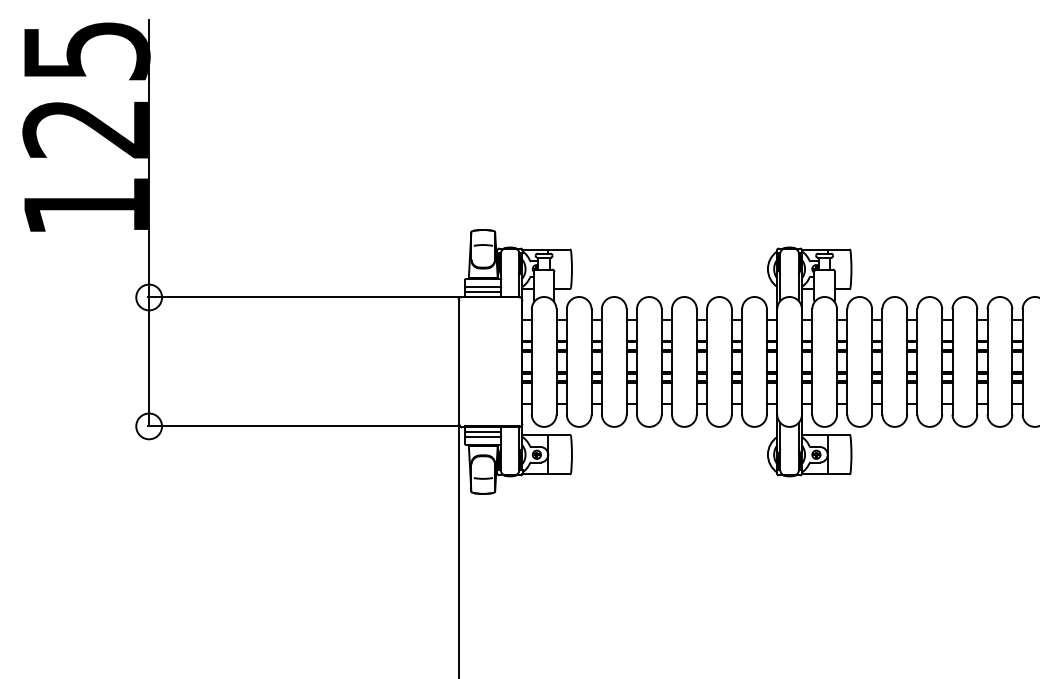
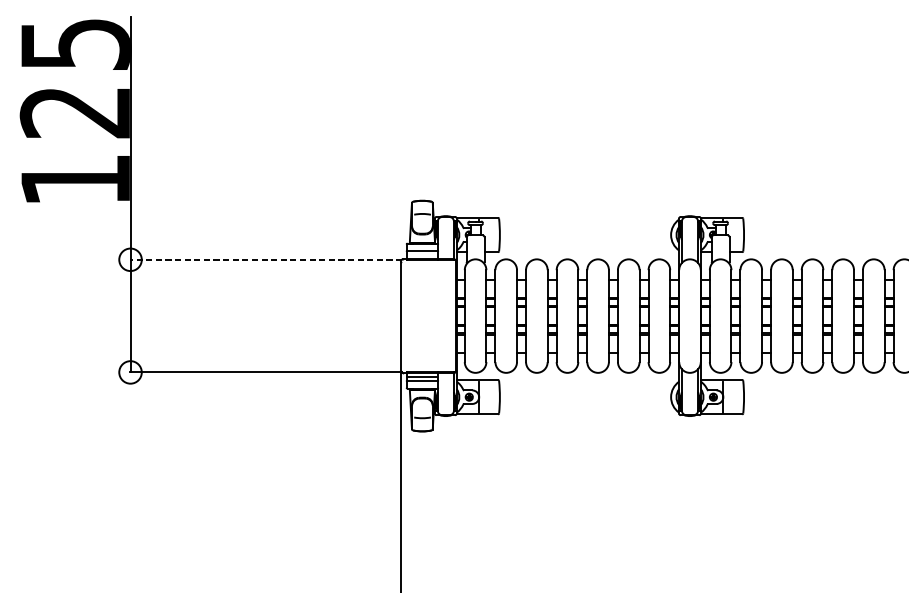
line: (483, 291) -> (422, 254), removed
line: (304, 297) -> (266, 259), solid -> dashed

